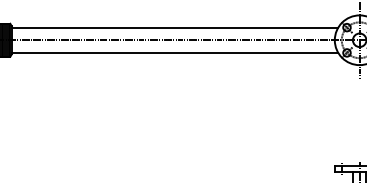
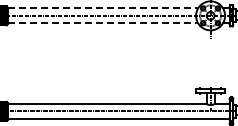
line: (176, 27) -> (103, 8), solid -> dashed
line: (176, 53) -> (103, 23), solid -> dashed

